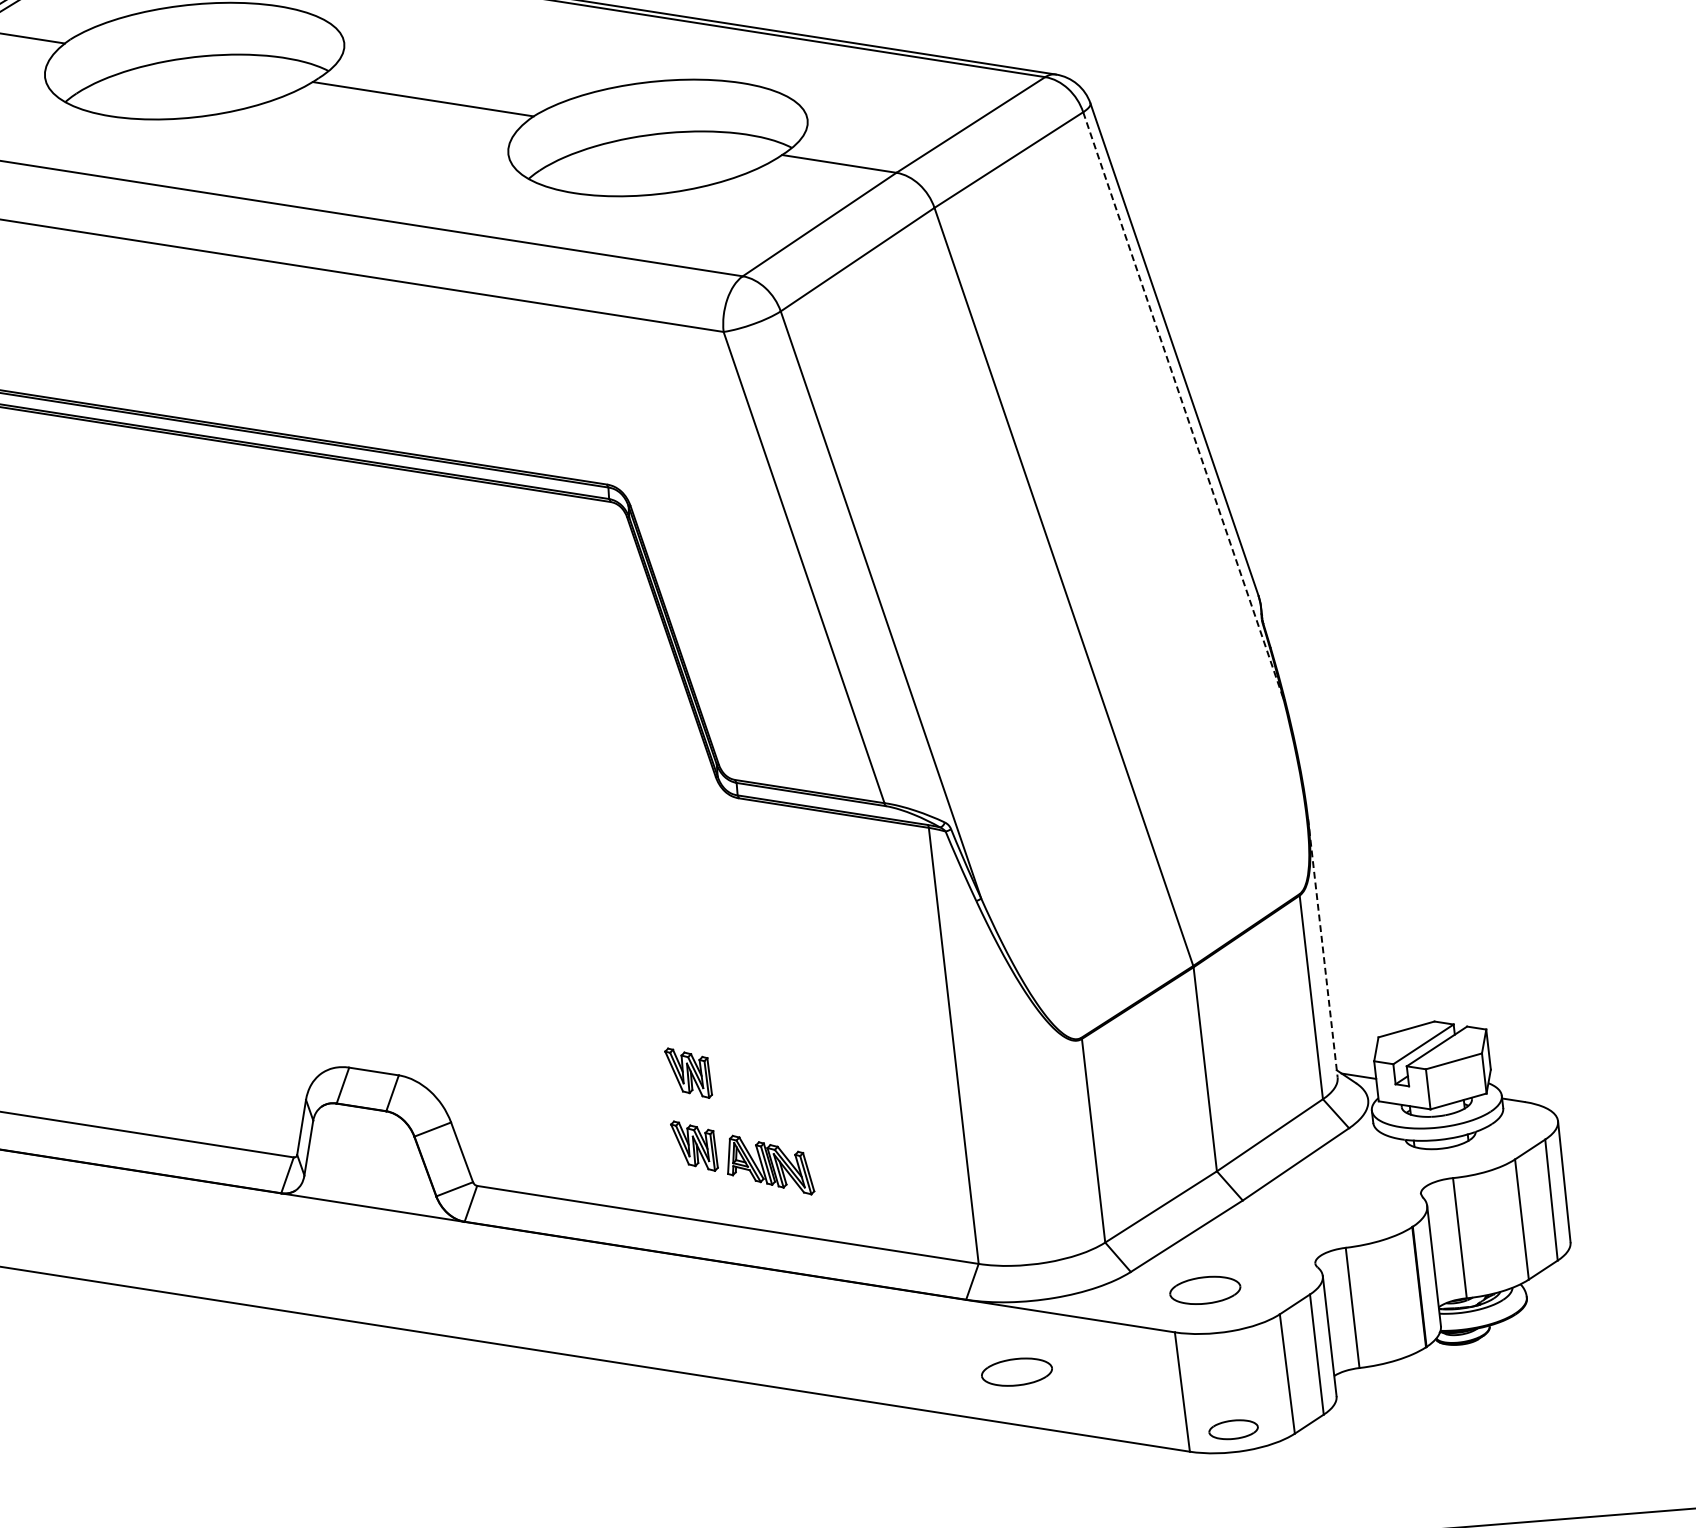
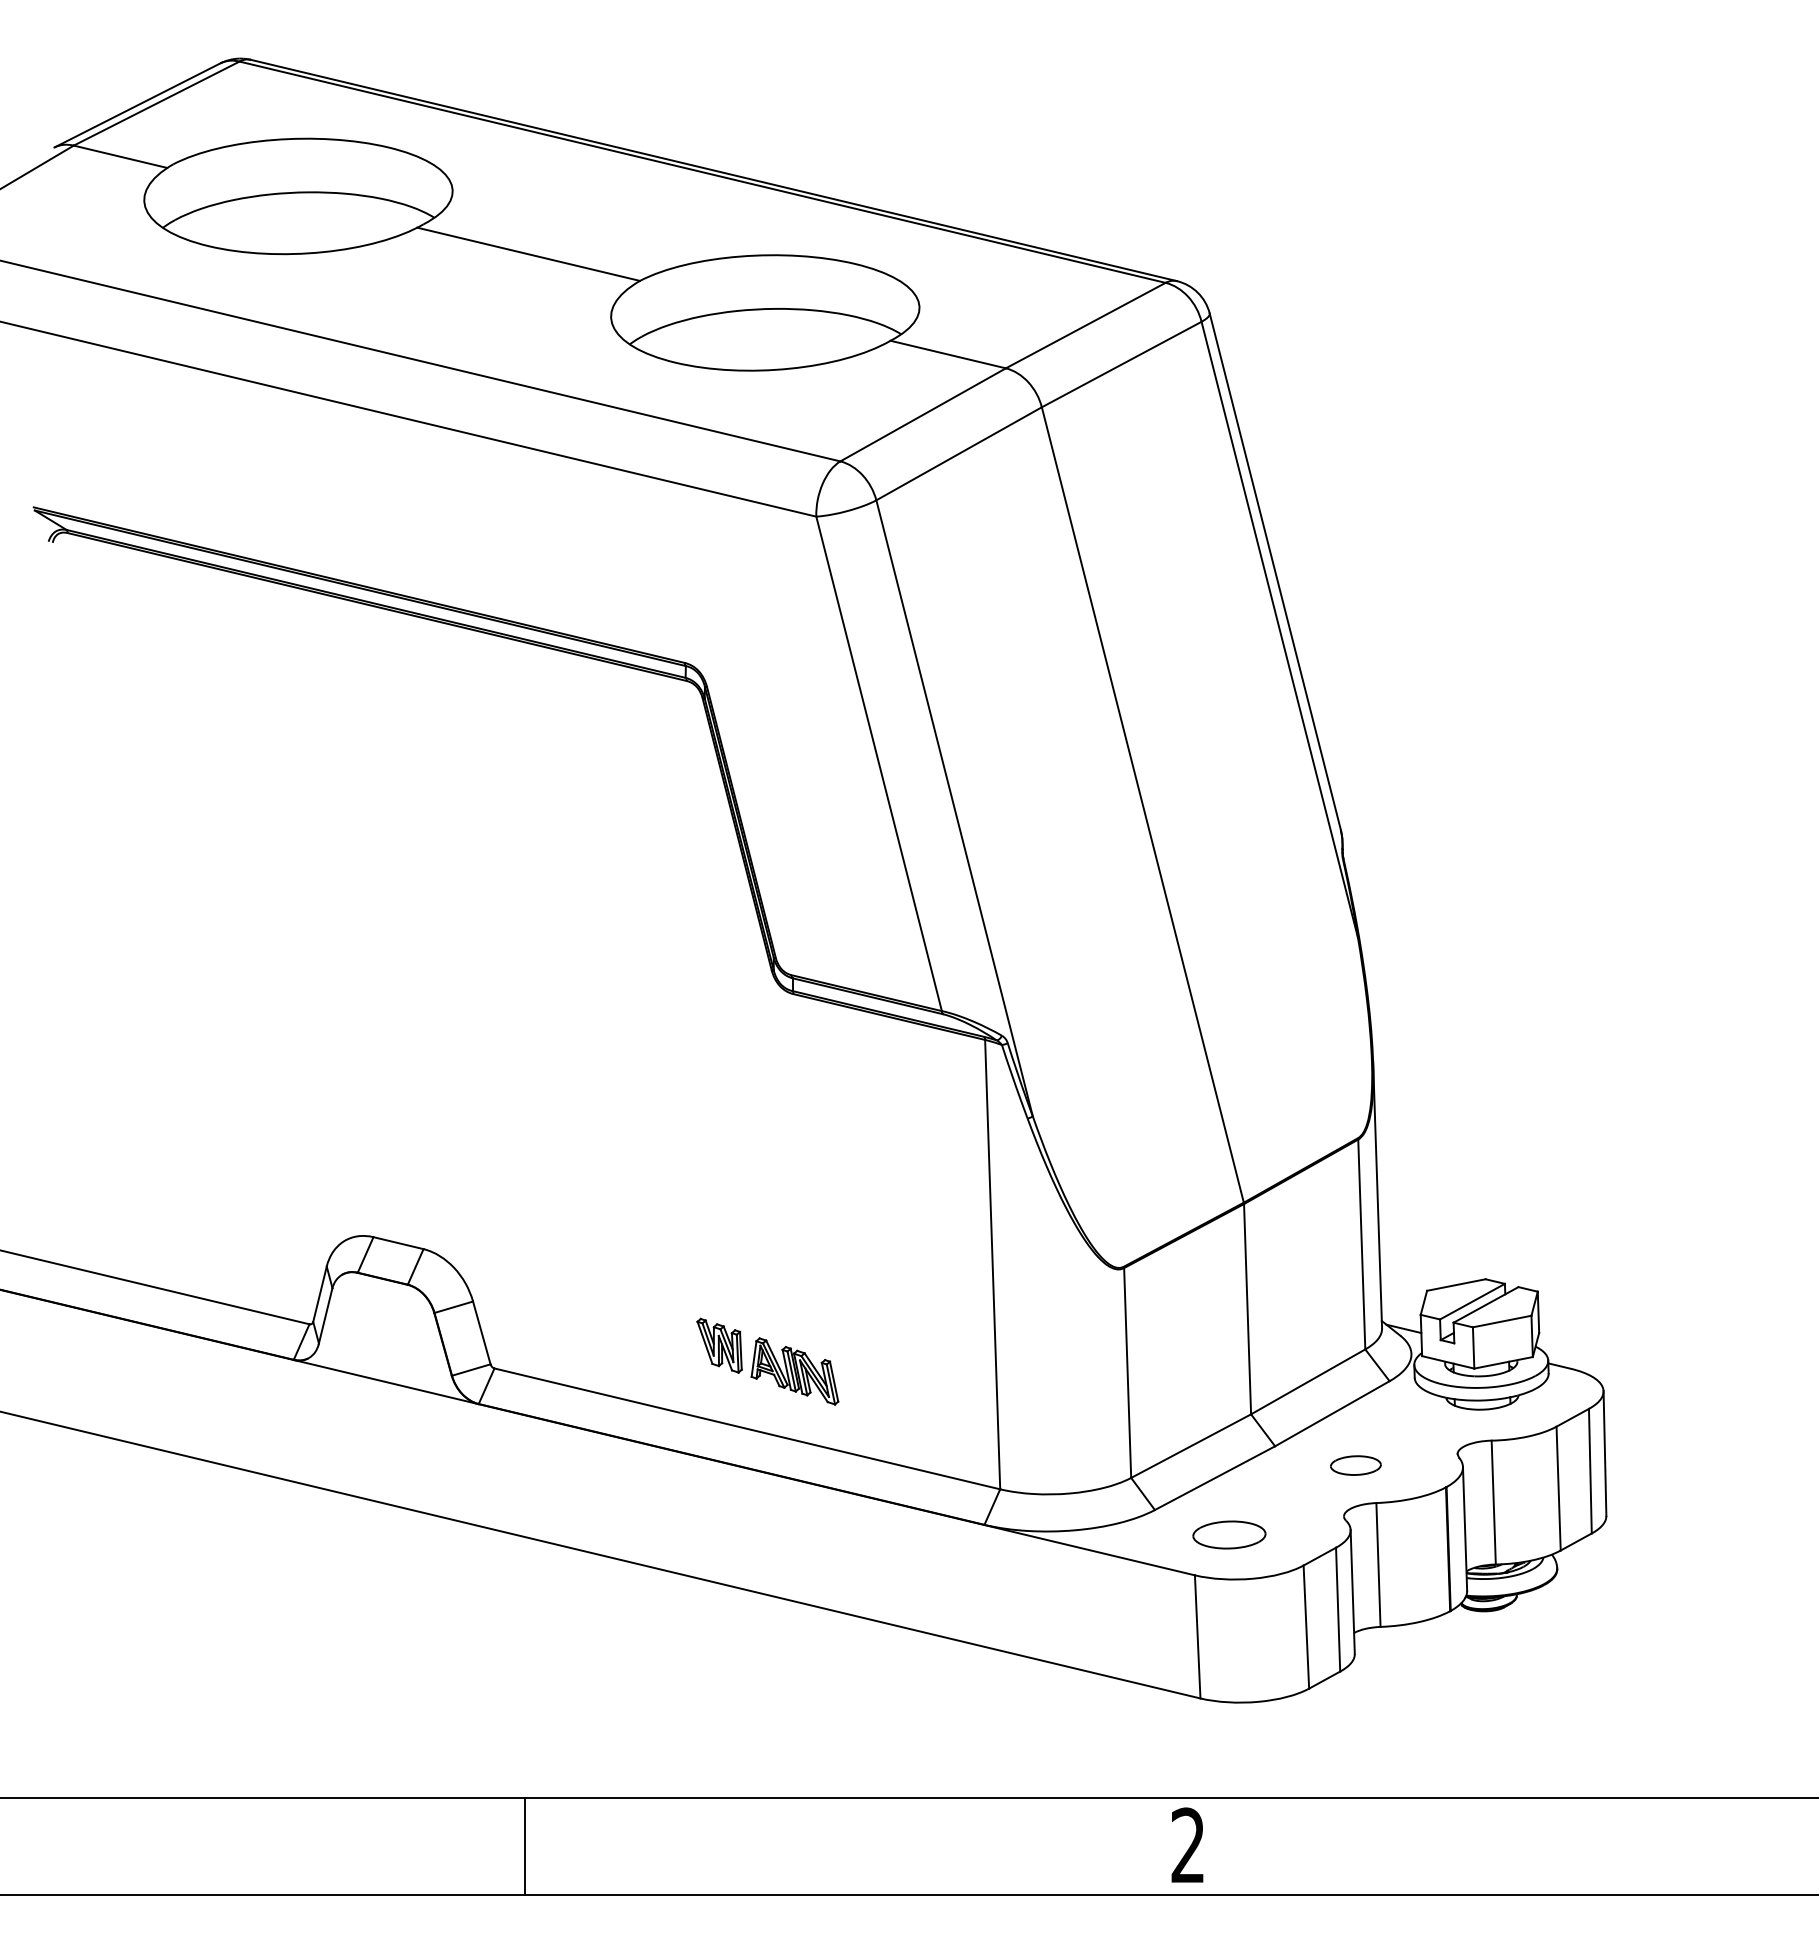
line: (1183, 405) -> (1279, 629), dashed -> solid
line: (1322, 947) -> (1377, 1194), dashed -> solid
part: (688, 1072) -> (719, 1270), removed
part: (1017, 1371) -> (1030, 1602), removed
part: (1233, 1429) -> (1355, 1465), moved

